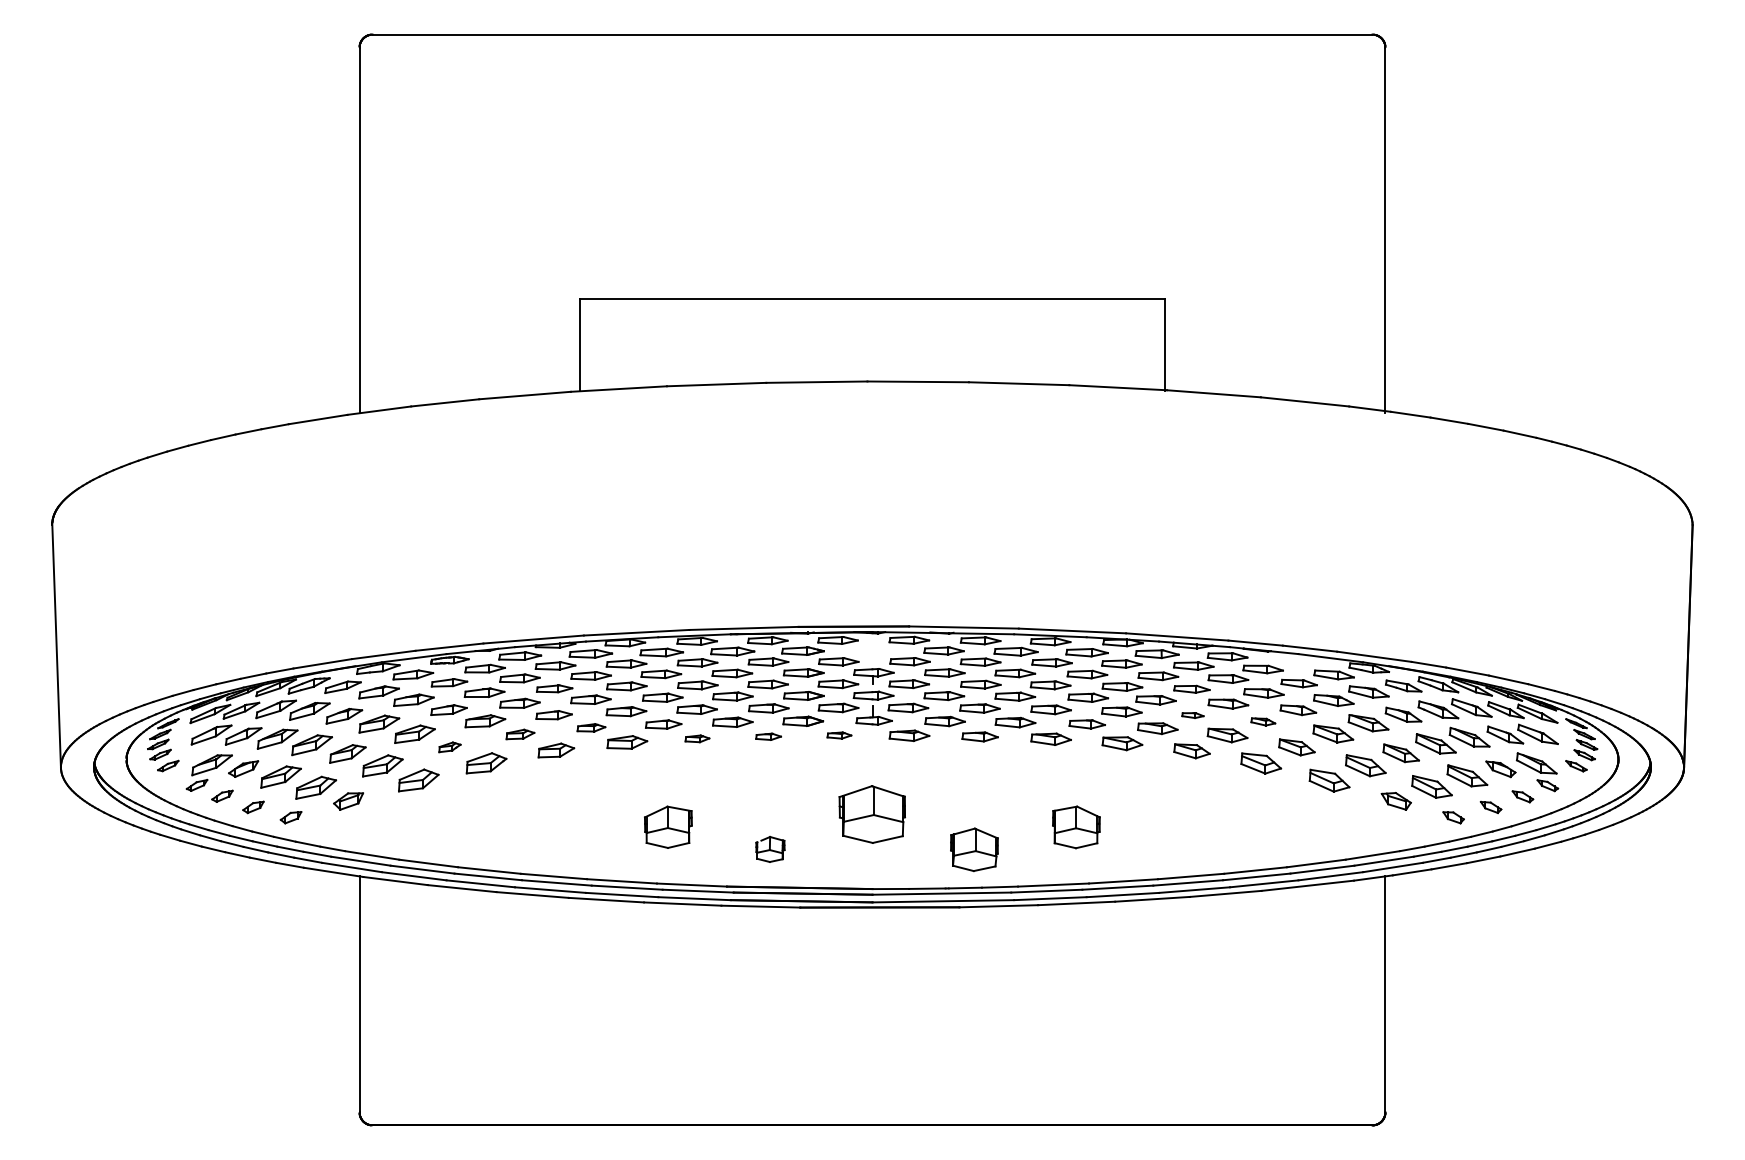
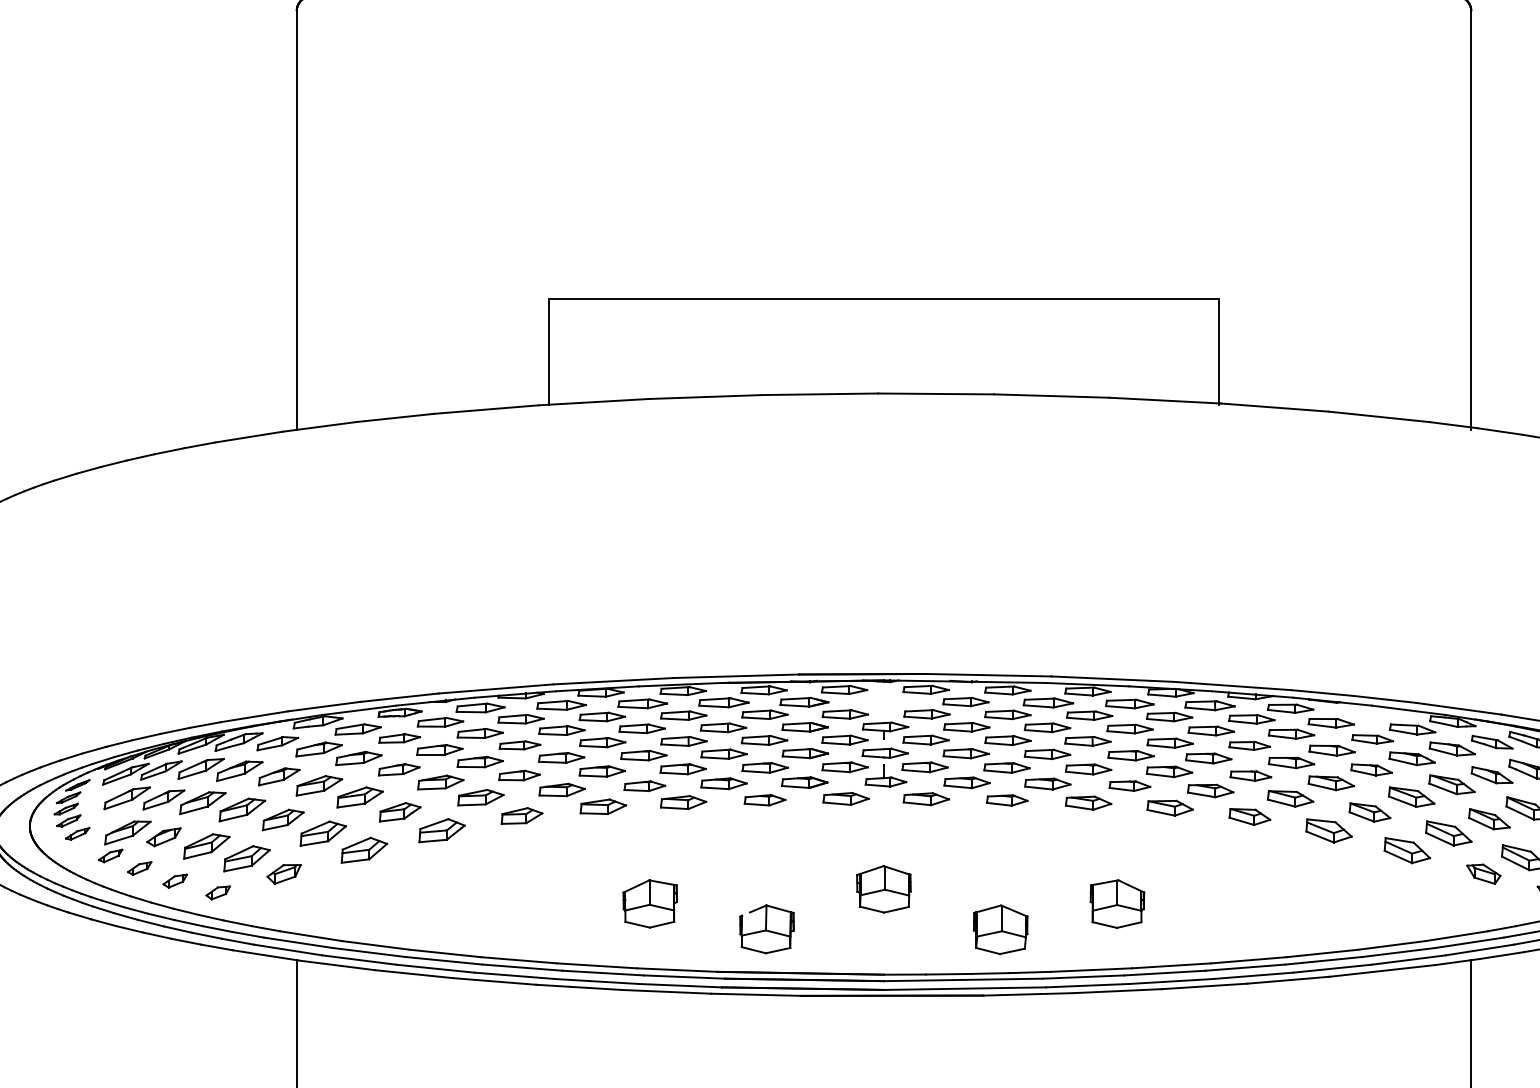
part: (1192, 715) -> (1250, 775), size x1.67
part: (1263, 721) -> (1331, 782), size x1.67
part: (591, 727) -> (562, 789), size x1.43
part: (520, 734) -> (480, 797), size x1.43
part: (839, 735) -> (846, 798), size x1.67
part: (768, 736) -> (764, 799), size x1.43
part: (697, 738) -> (683, 802), size x1.67
part: (449, 747) -> (399, 812), size x1.67
part: (872, 814) -> (884, 889), size x0.71
part: (770, 849) -> (767, 929), size x1.67

